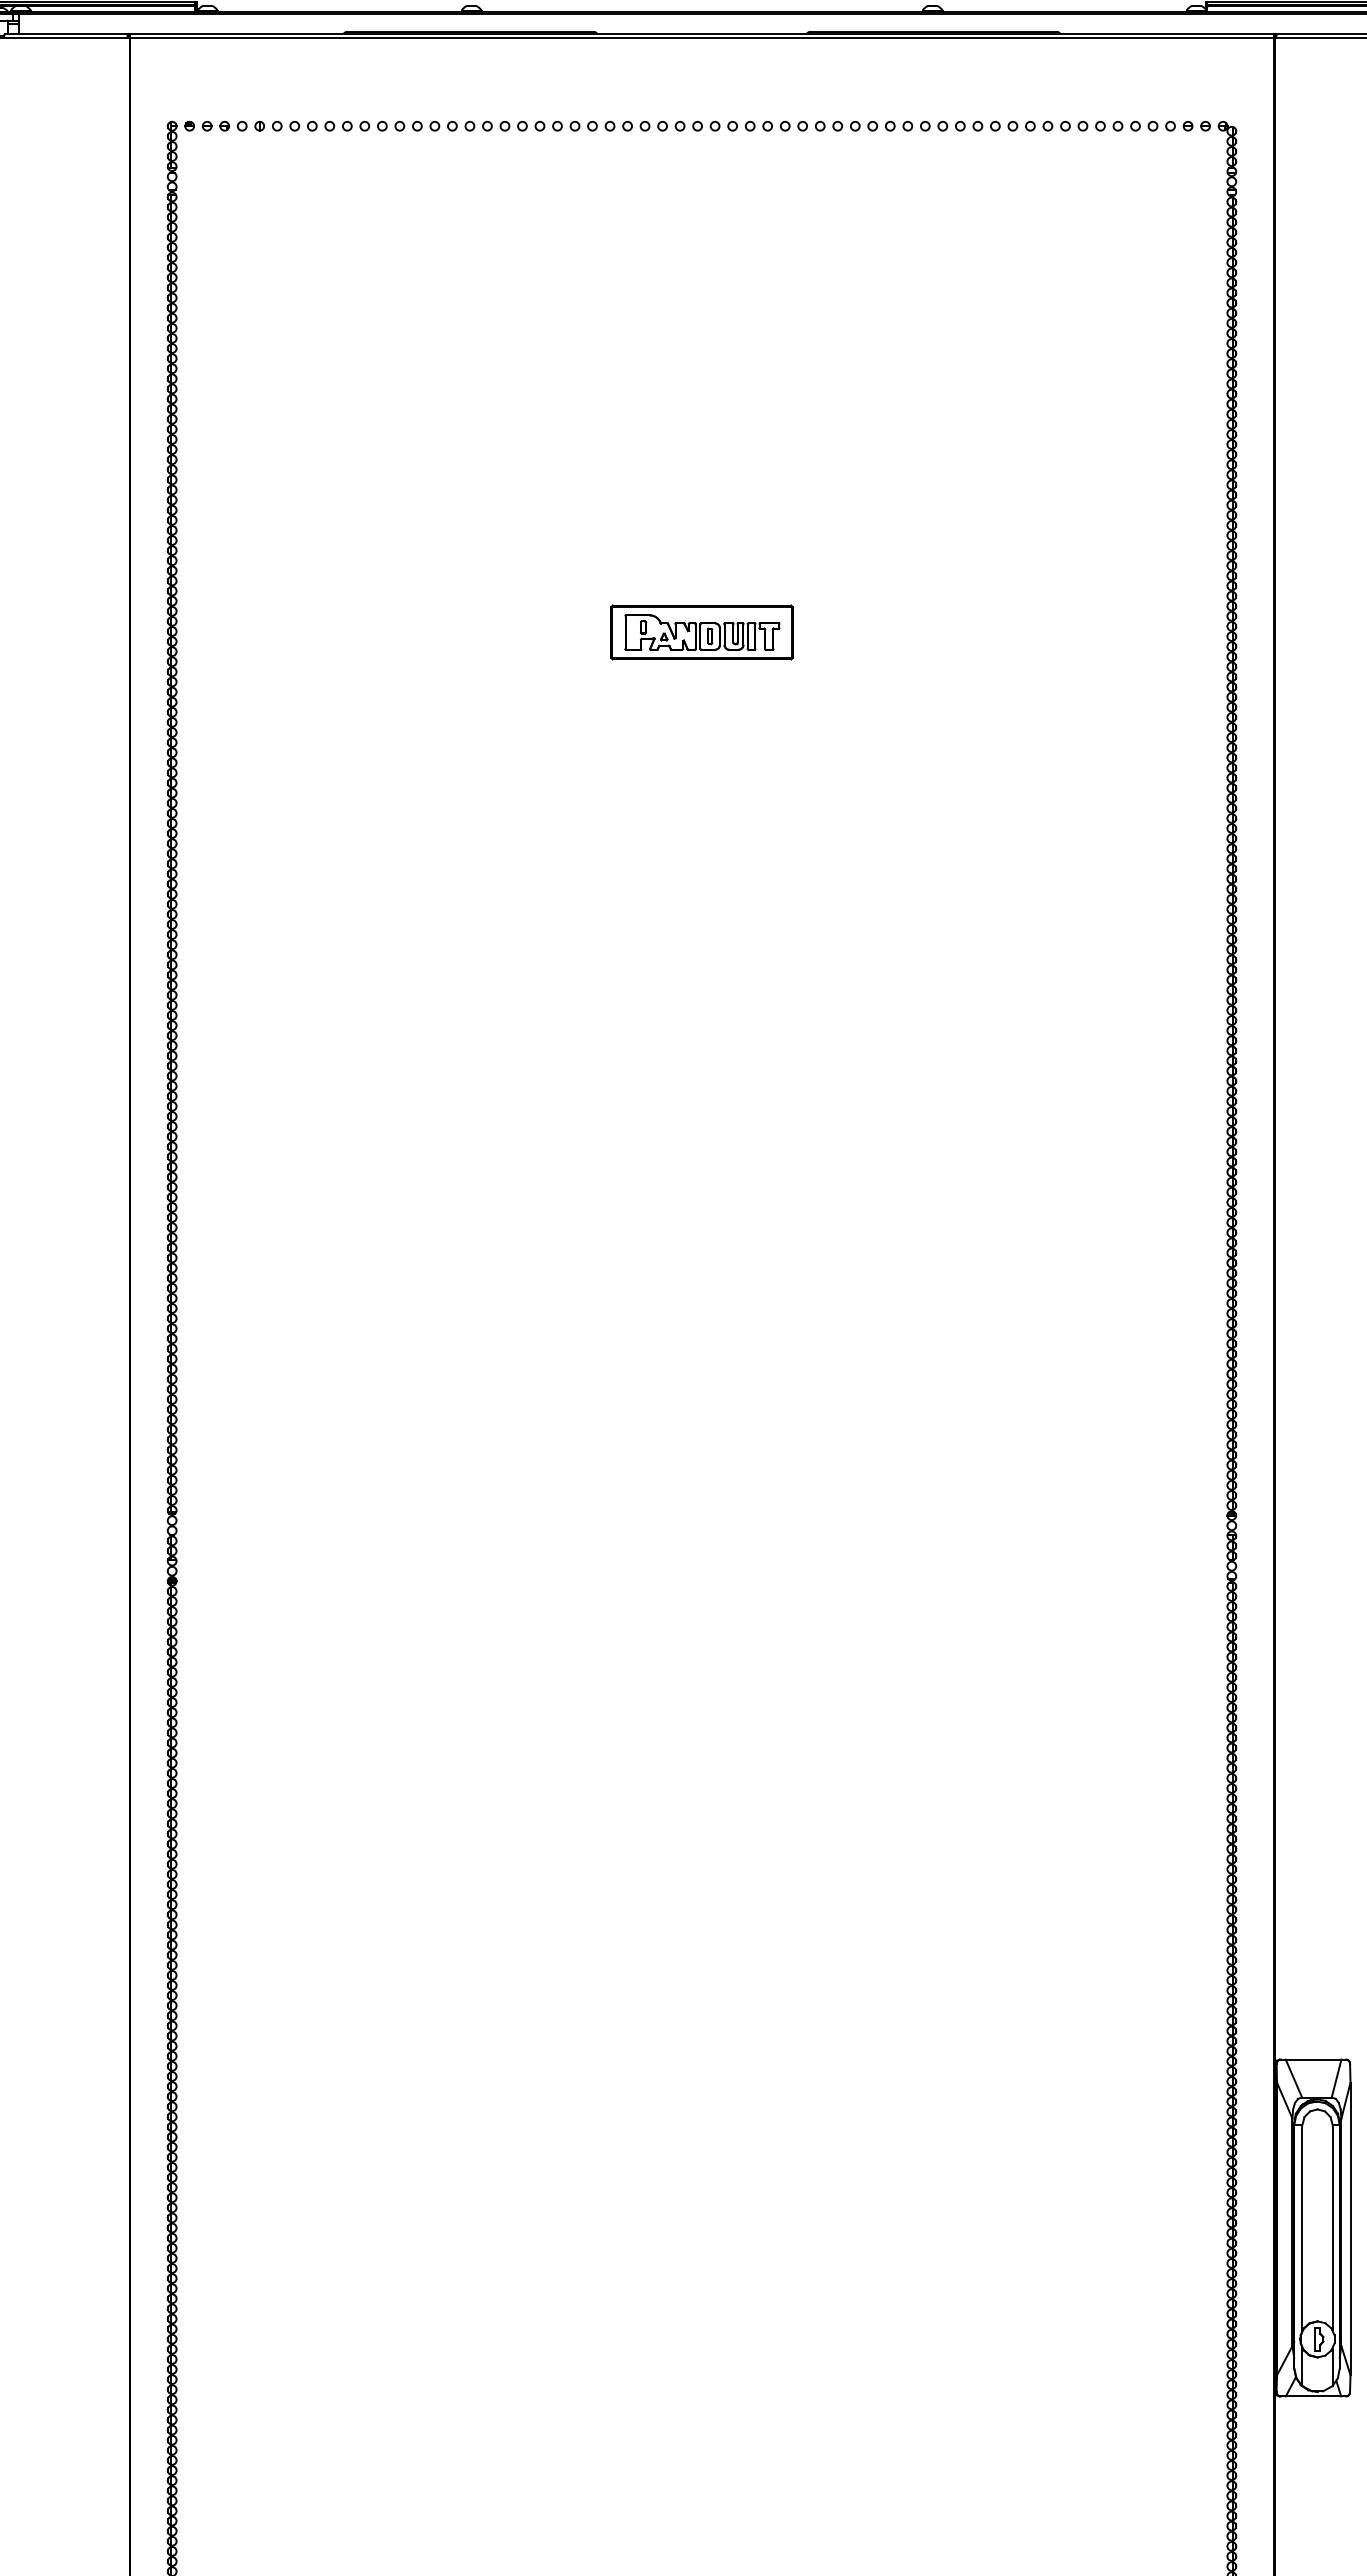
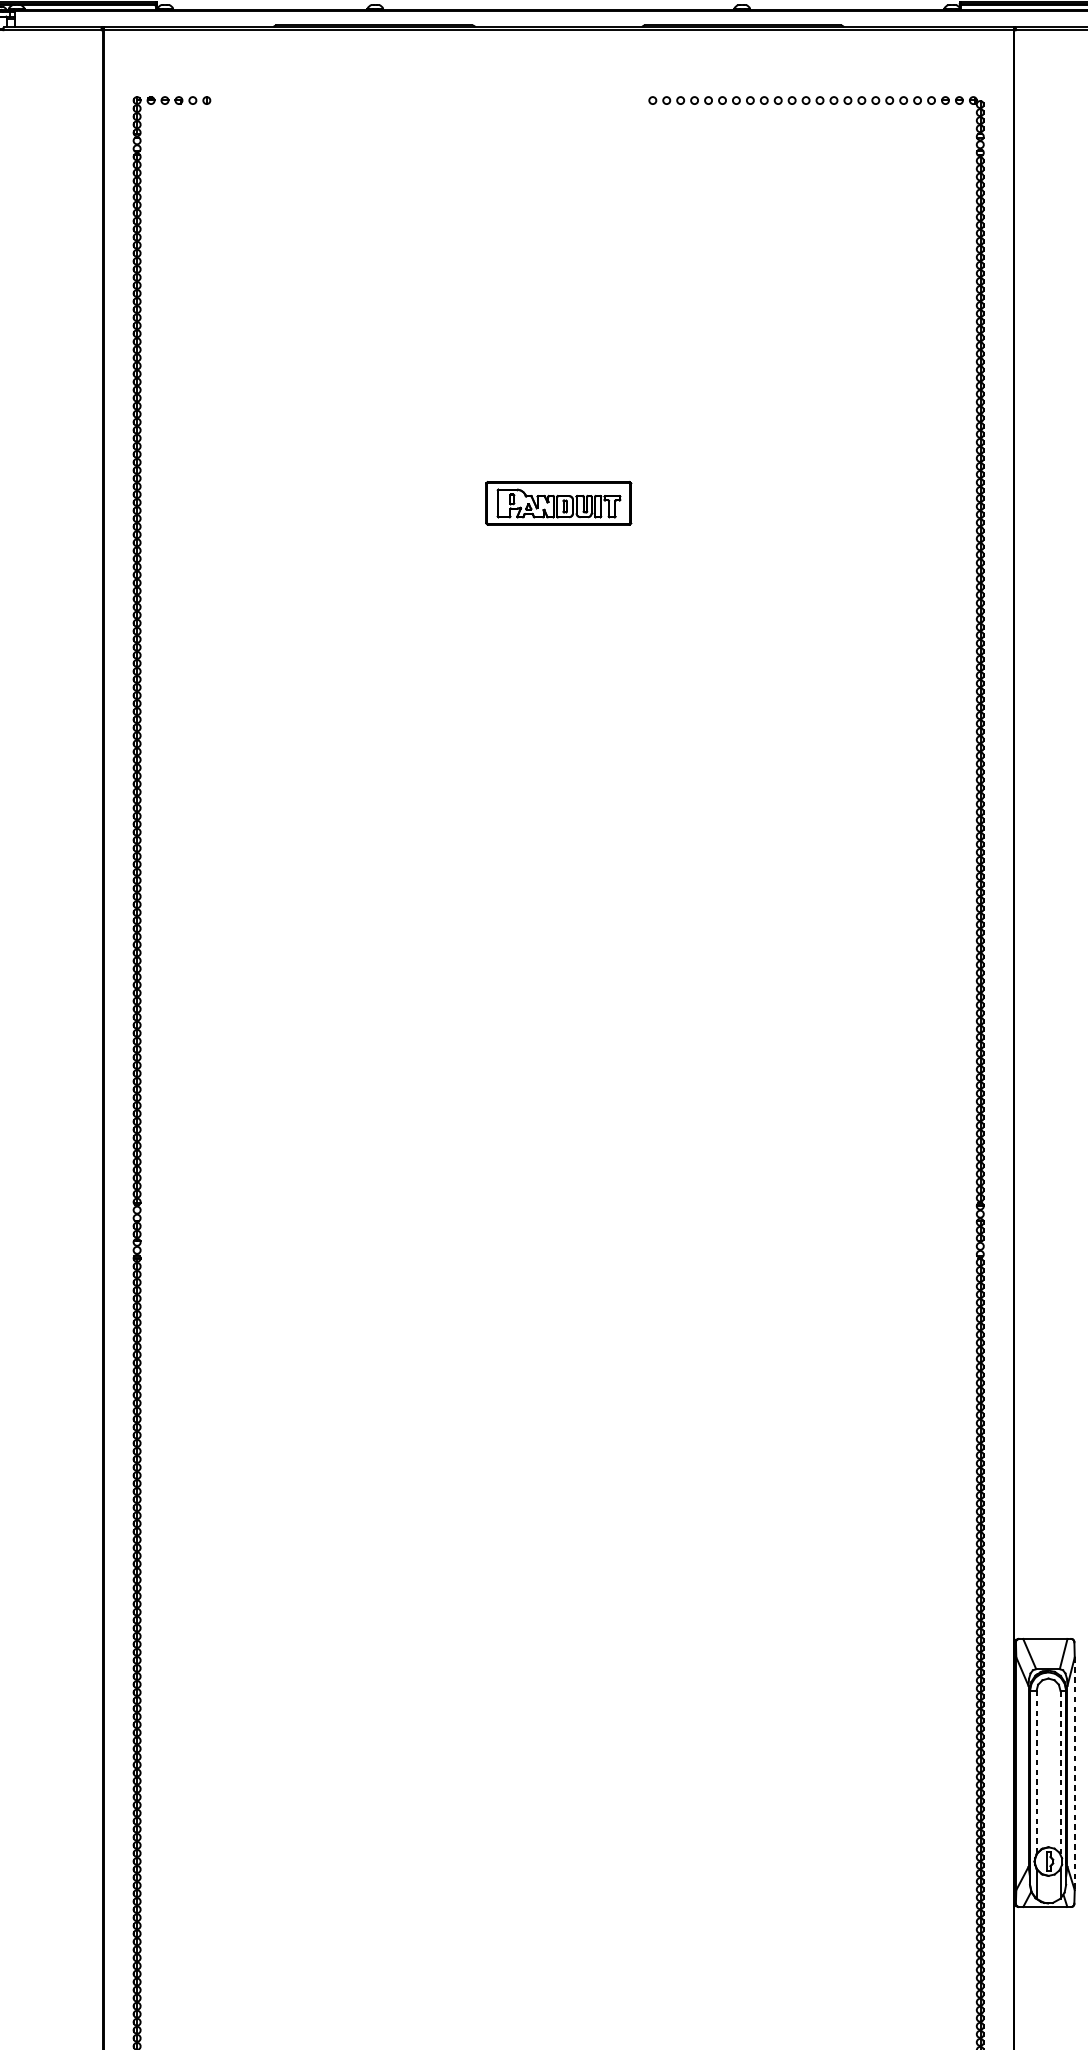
part: (539, 125) -> (429, 99), removed
line: (1302, 2227) -> (1036, 1772), solid -> dashed
line: (1332, 2227) -> (1060, 1772), solid -> dashed
line: (1350, 2229) -> (1074, 1774), solid -> dashed

